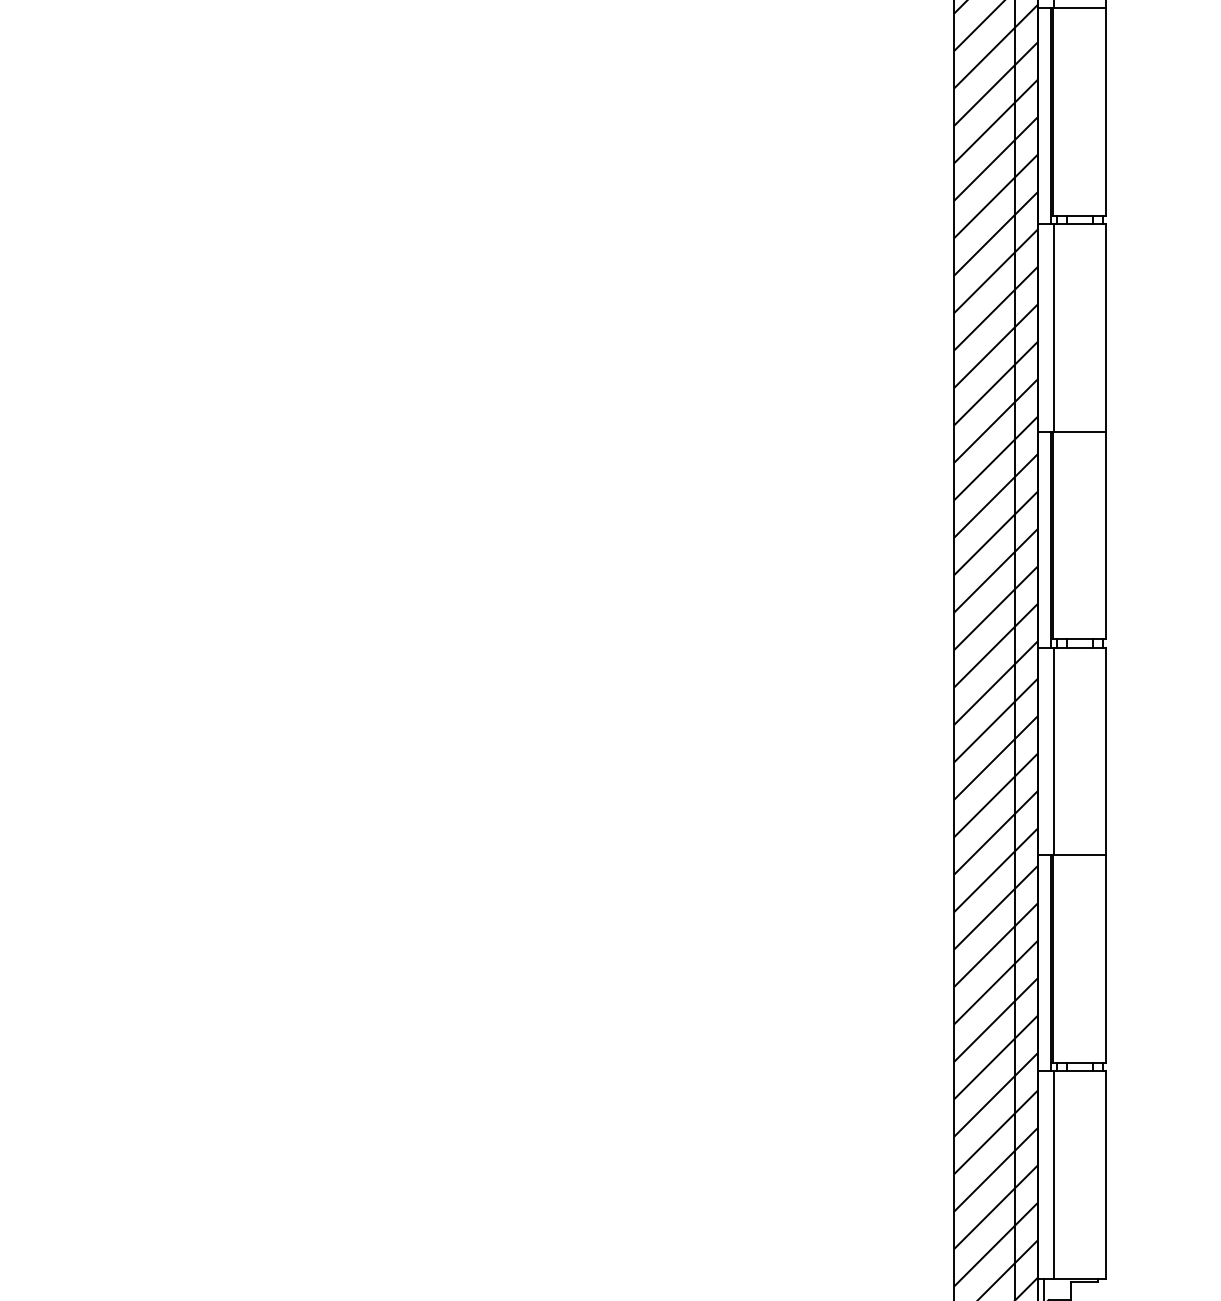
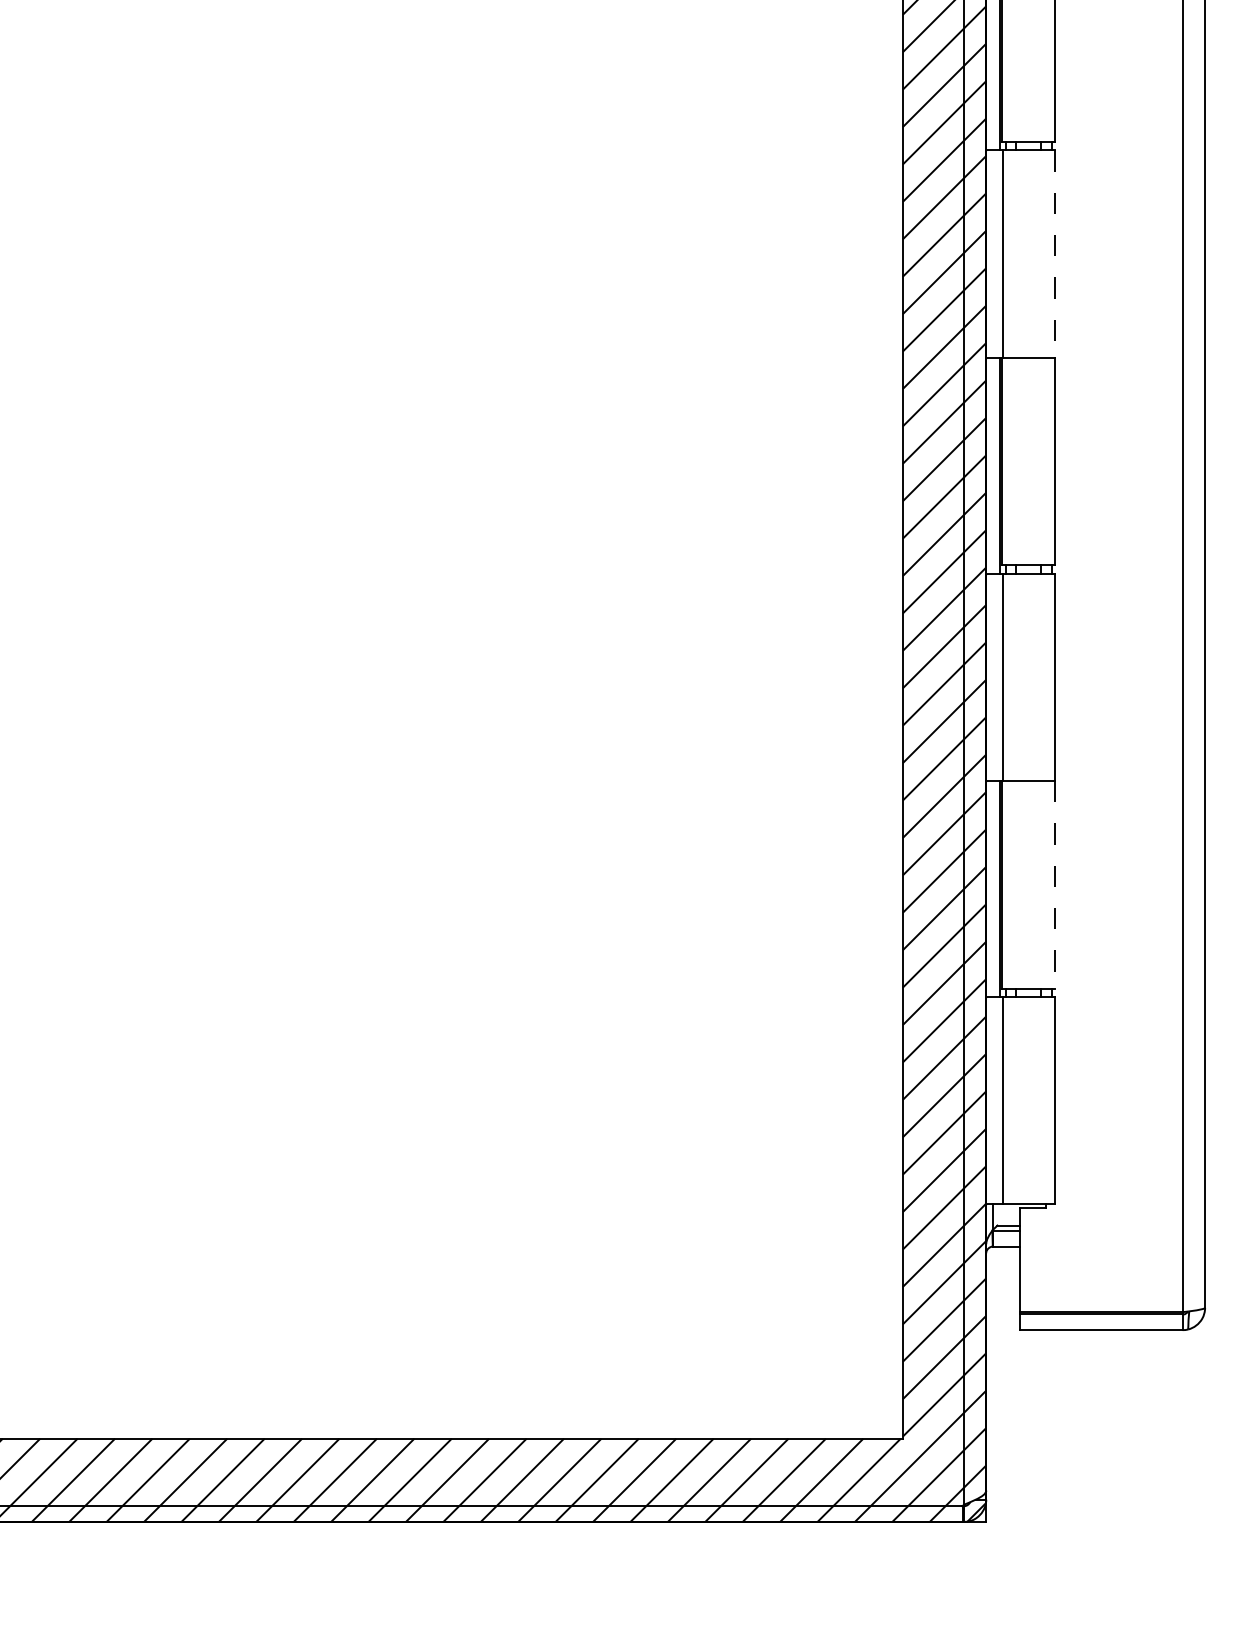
line: (1106, 328) -> (1055, 254), solid -> dashed
line: (1106, 958) -> (1055, 884), solid -> dashed

